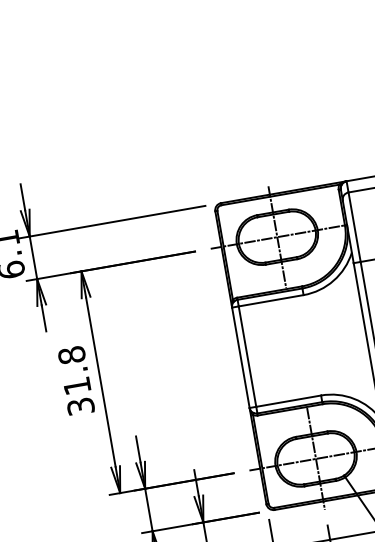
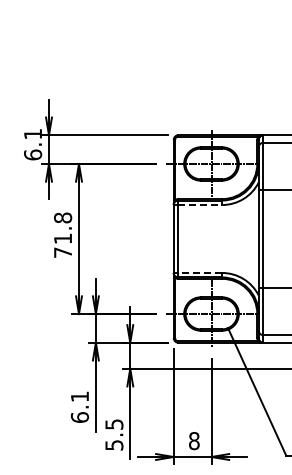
line: (271, 301) -> (200, 205), solid -> dashed
line: (289, 400) -> (200, 272), solid -> dashed
text: (81, 406) -> (63, 252), 31.8 -> 71.8

